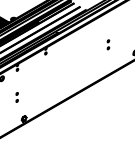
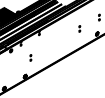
part: (16, 96) -> (30, 57), moved

